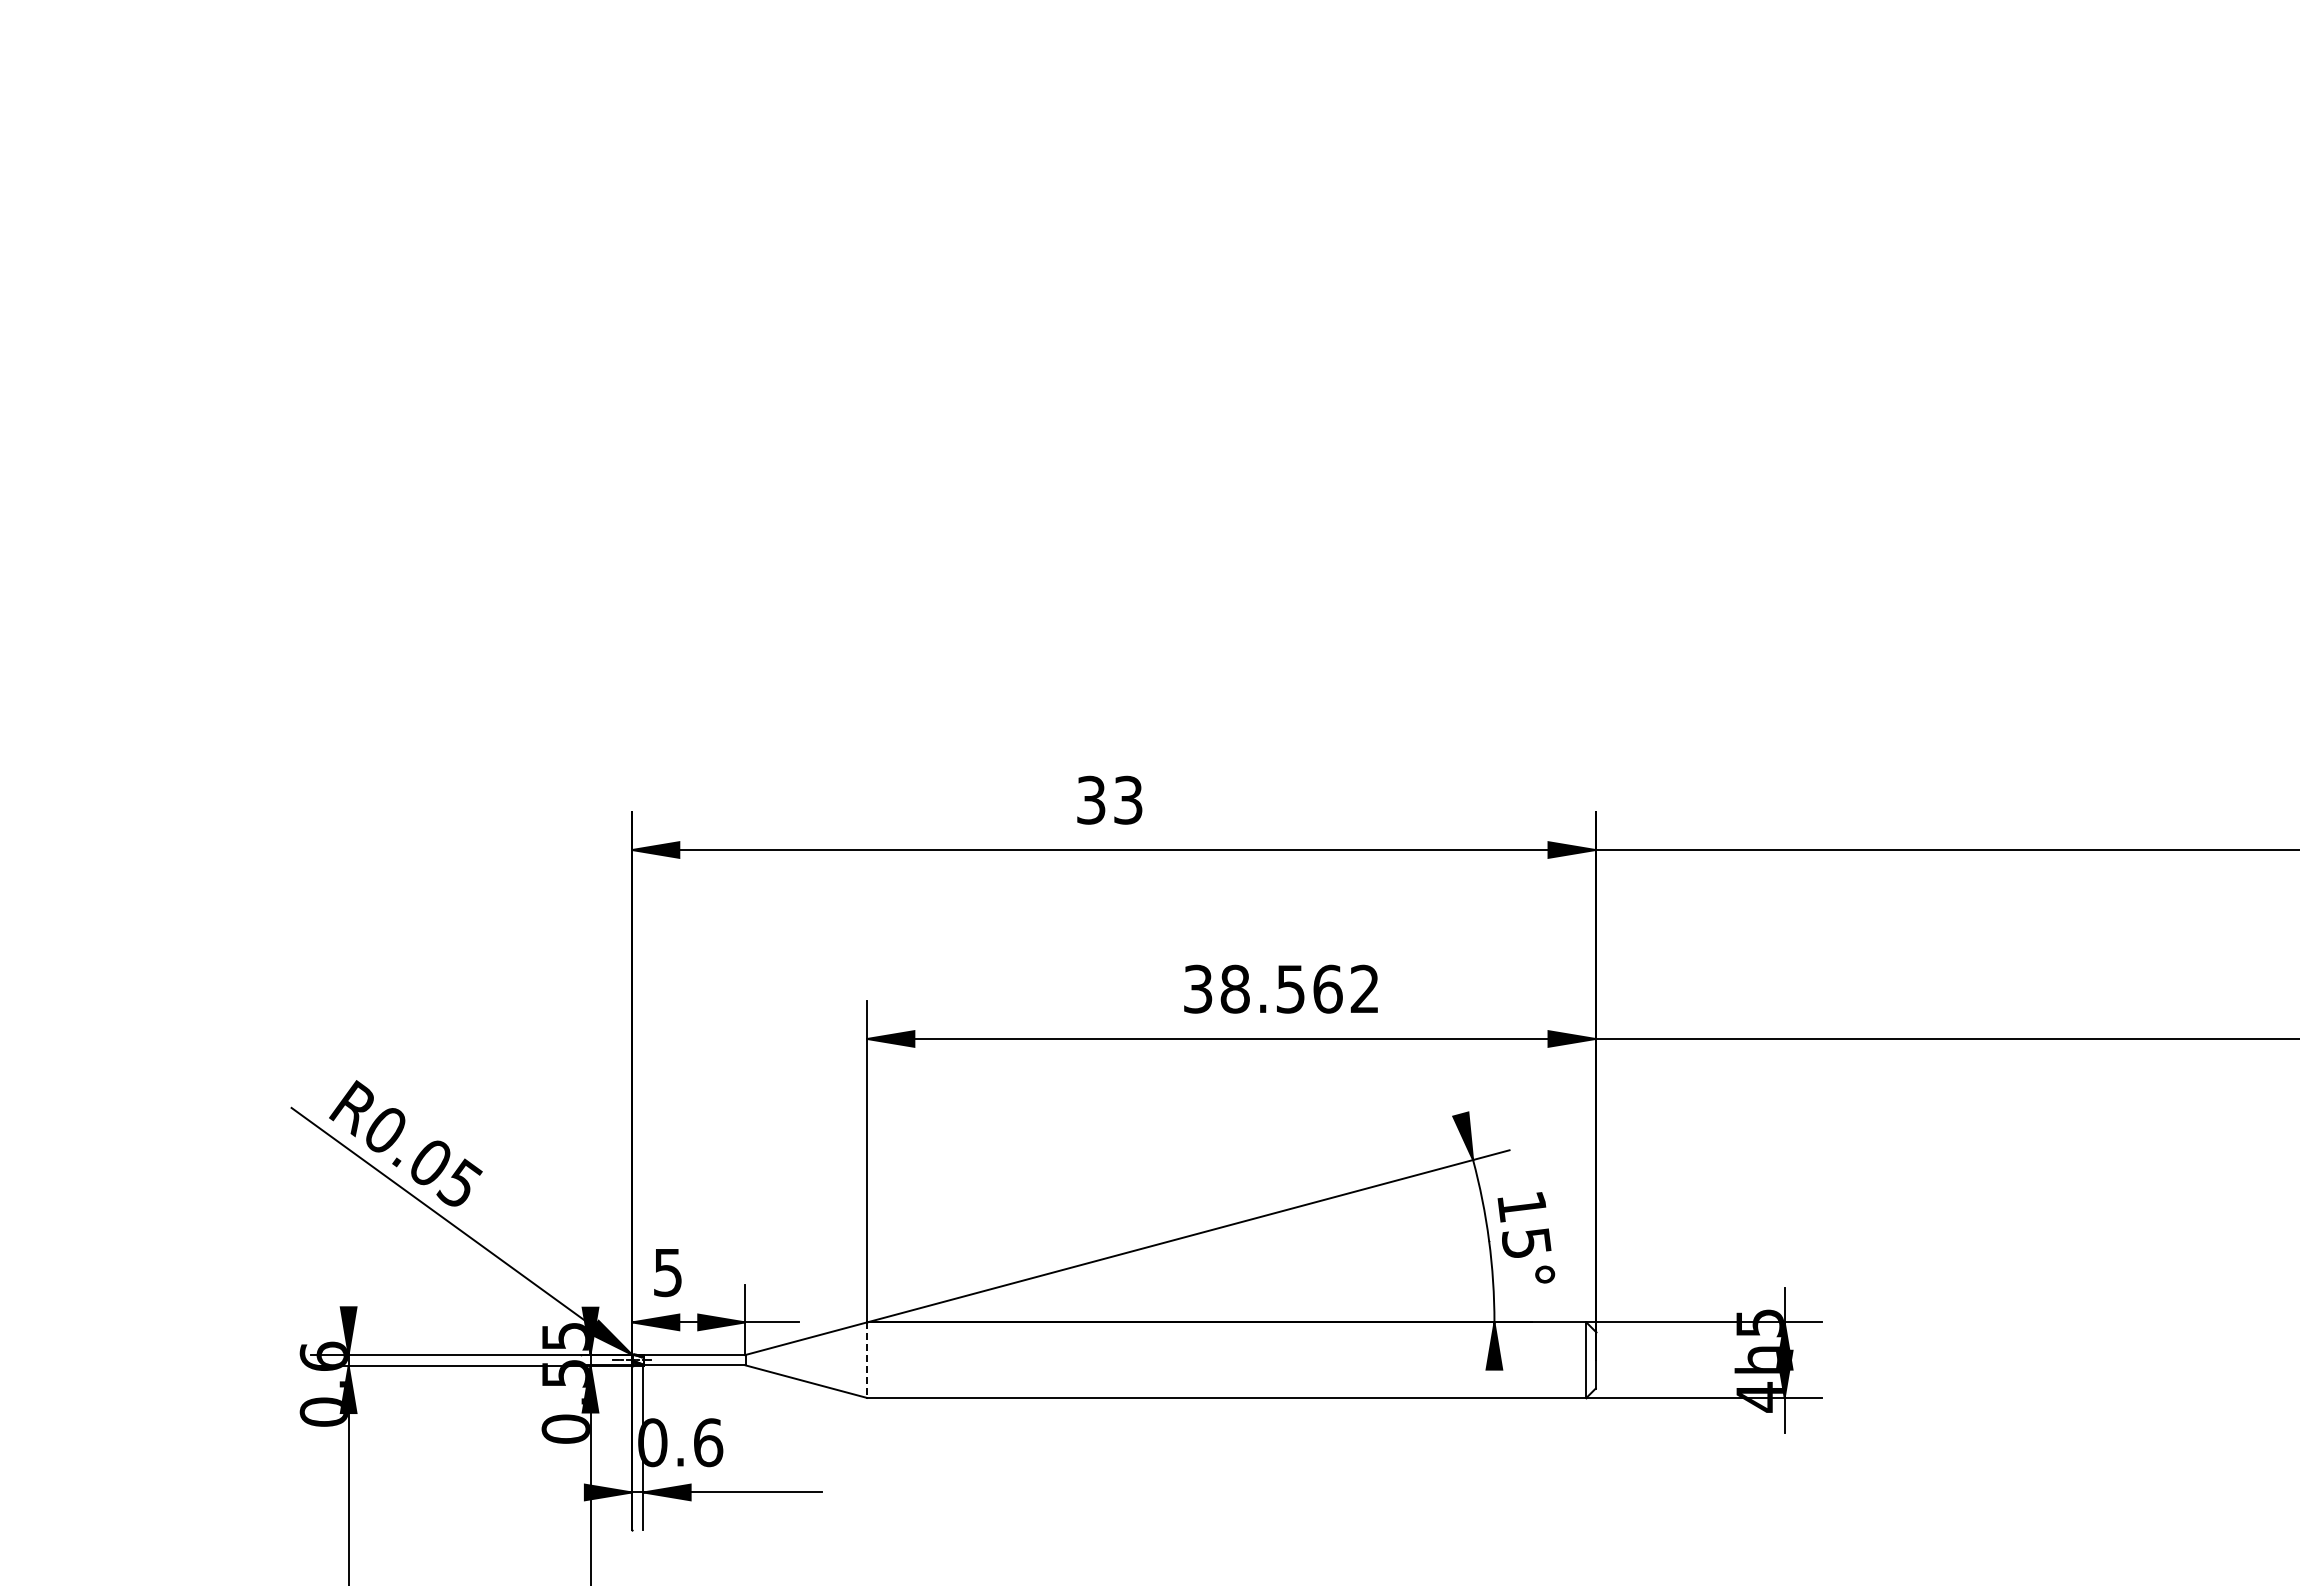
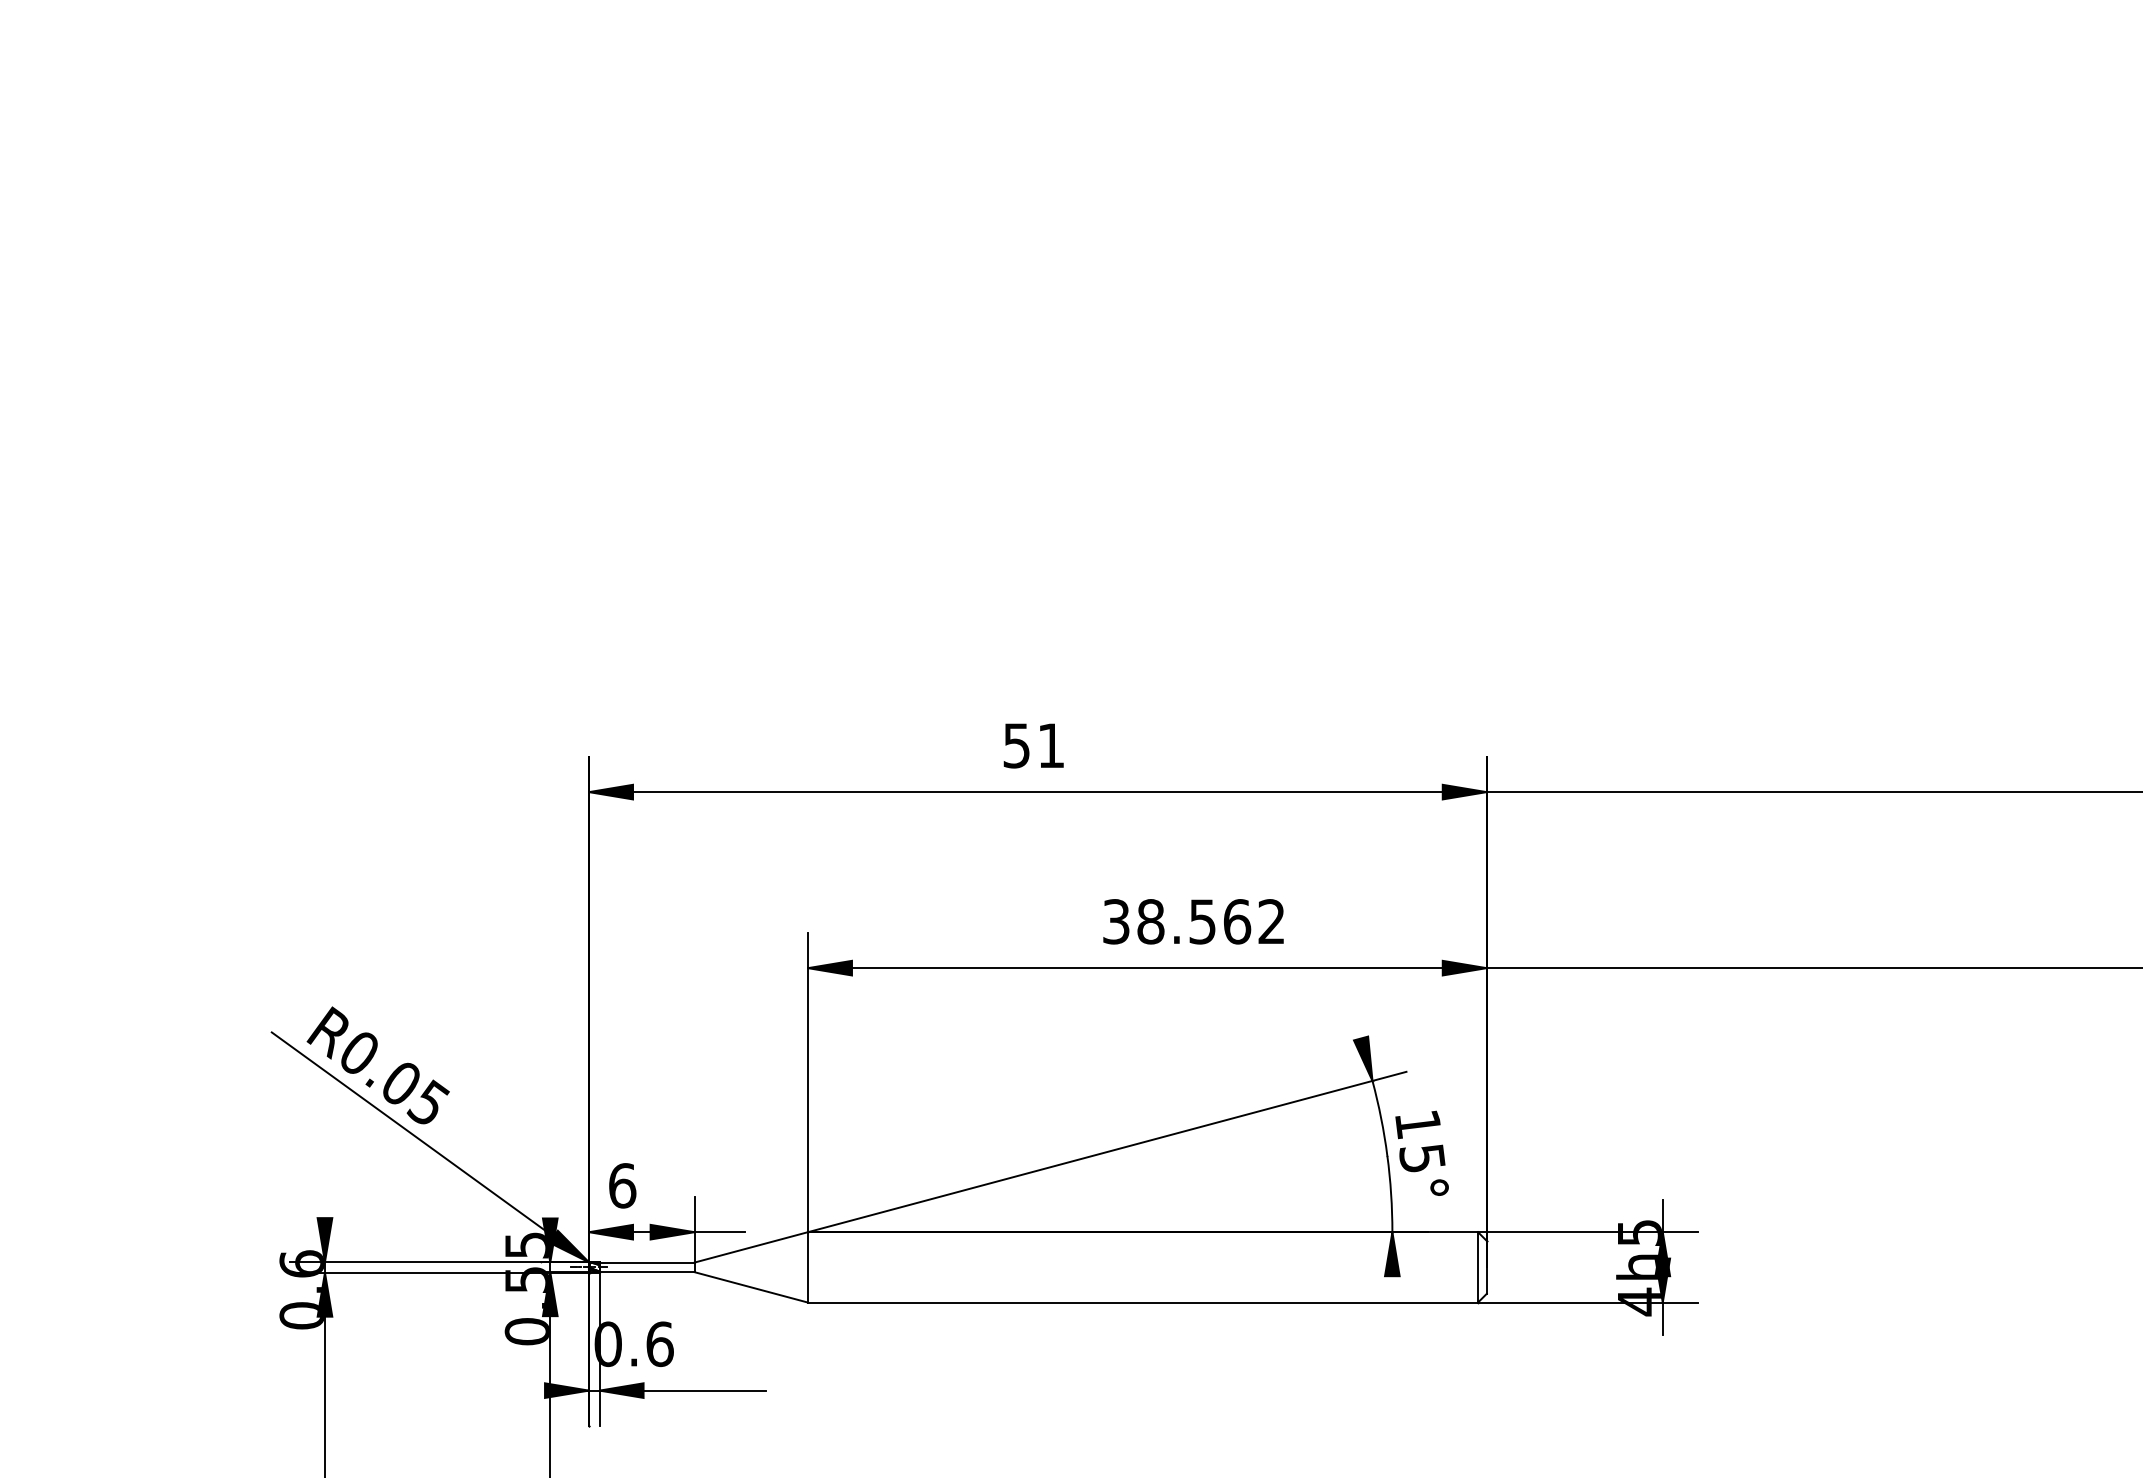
text: (1109, 799) -> (1033, 745), 33 -> 51
text: (667, 1272) -> (622, 1185), 5 -> 6
line: (867, 1360) -> (808, 1267), dashed -> solid

